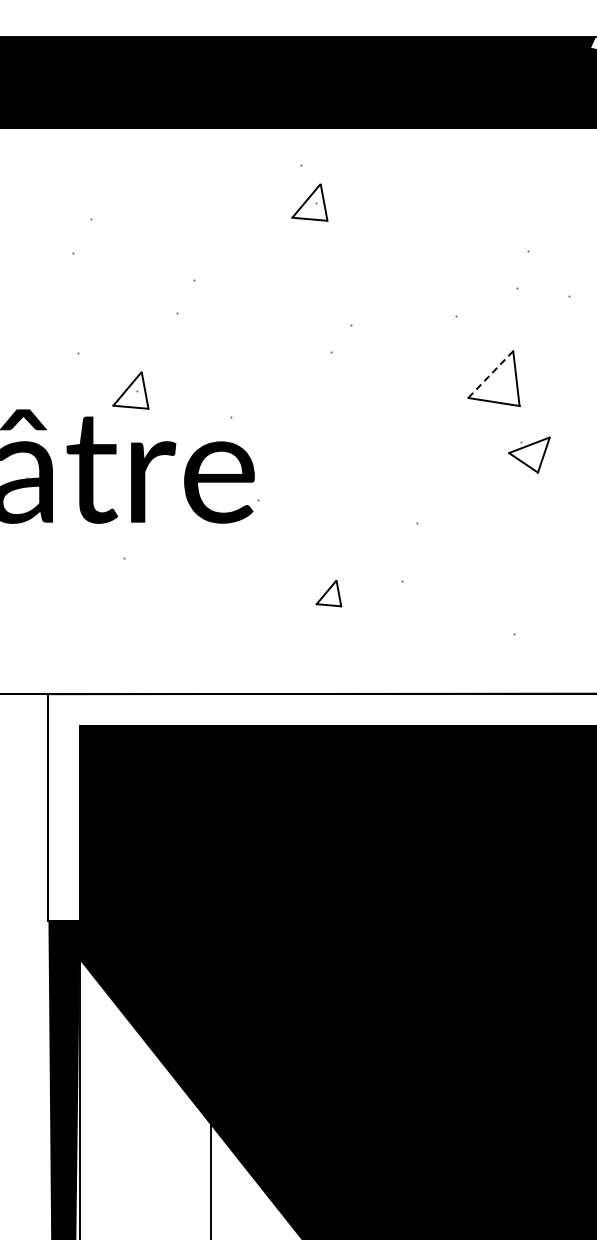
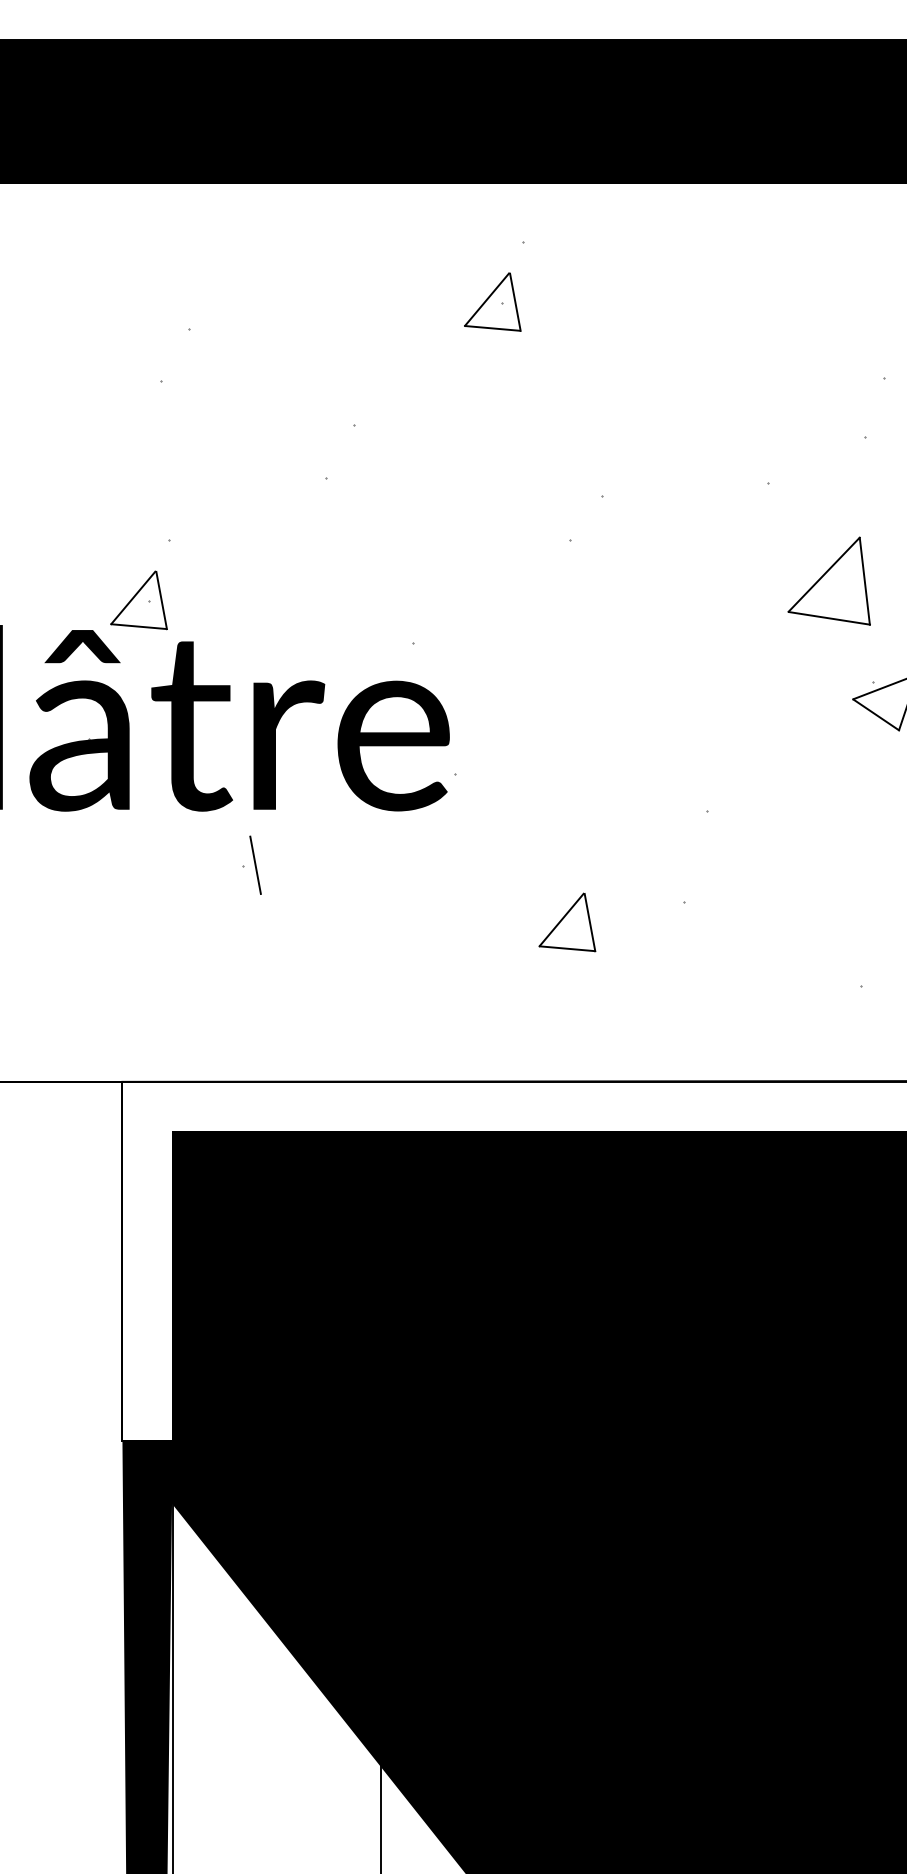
part: (309, 202) -> (492, 301), moved
line: (491, 374) -> (825, 574), dashed -> solid
part: (130, 390) -> (138, 600), moved
line: (132, 557) -> (255, 864), added
part: (328, 593) -> (566, 922), size x1.43

